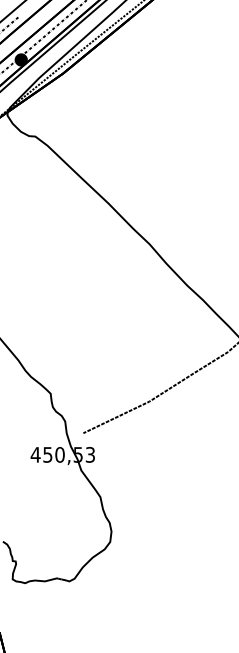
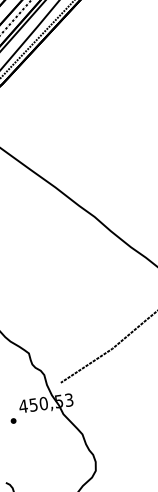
part: (21, 470) -> (13, 421), added

